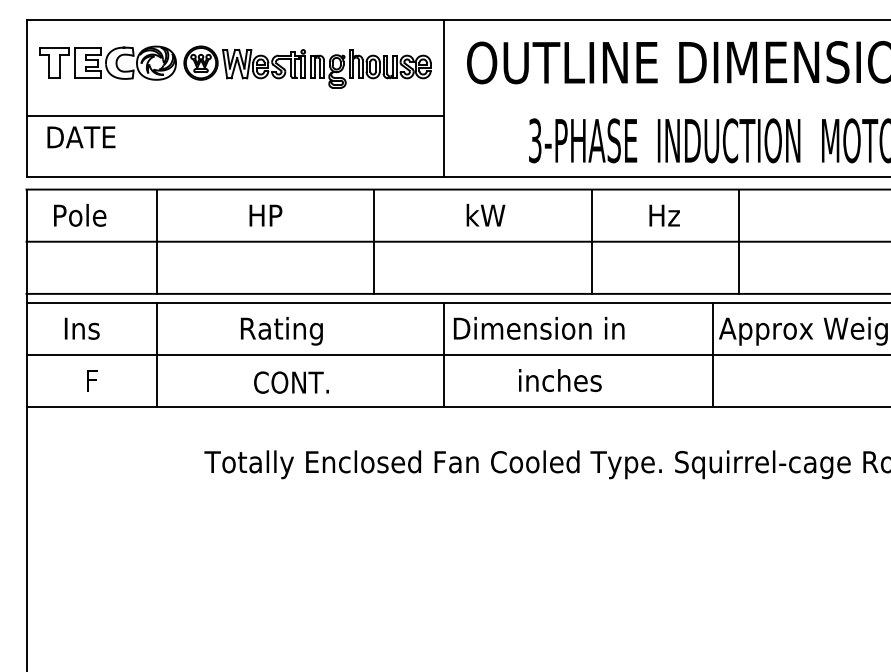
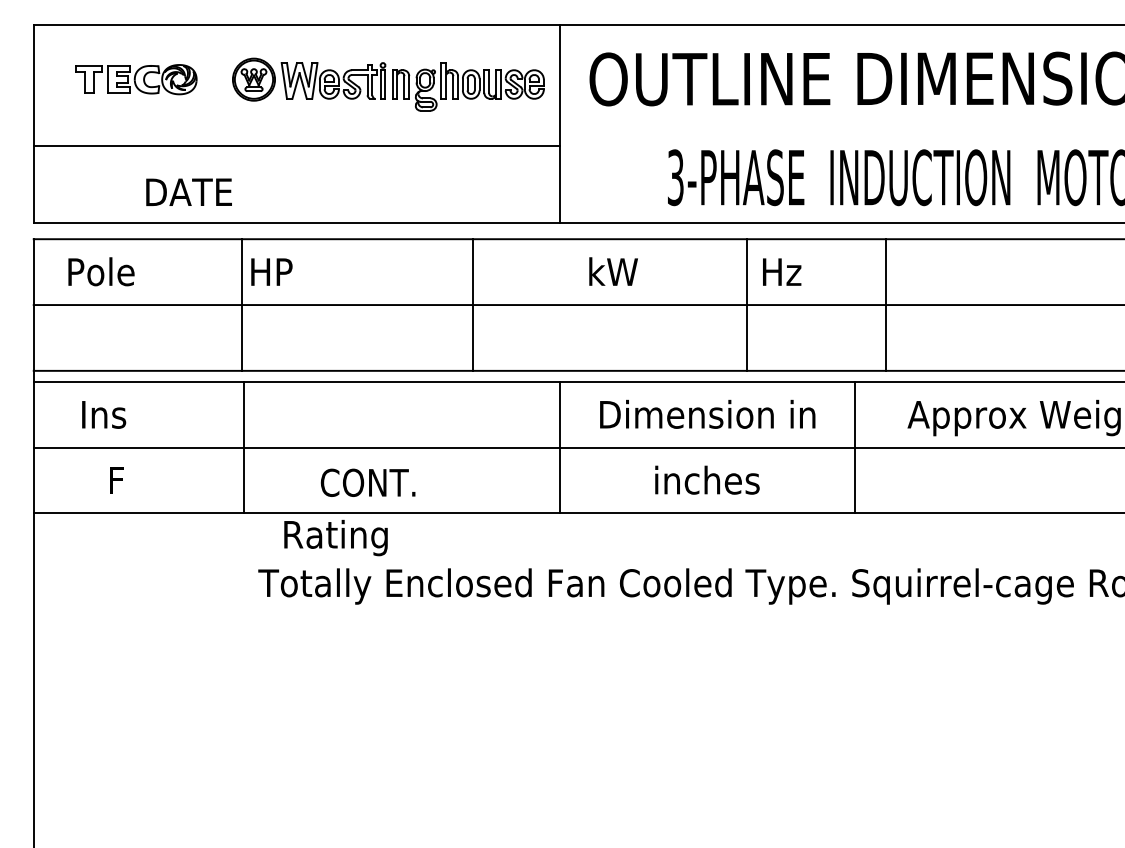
part: (107, 63) -> (136, 79), size x0.7
text: (80, 136) -> (188, 191), moved
text: (265, 215) -> (271, 271), moved
text: (664, 215) -> (782, 271), moved
line: (157, 241) -> (242, 304), moved
line: (739, 241) -> (886, 304), moved
text: (539, 327) -> (707, 413), moved
text: (281, 330) -> (335, 537), moved
line: (157, 354) -> (244, 447), moved
line: (713, 354) -> (855, 447), moved

